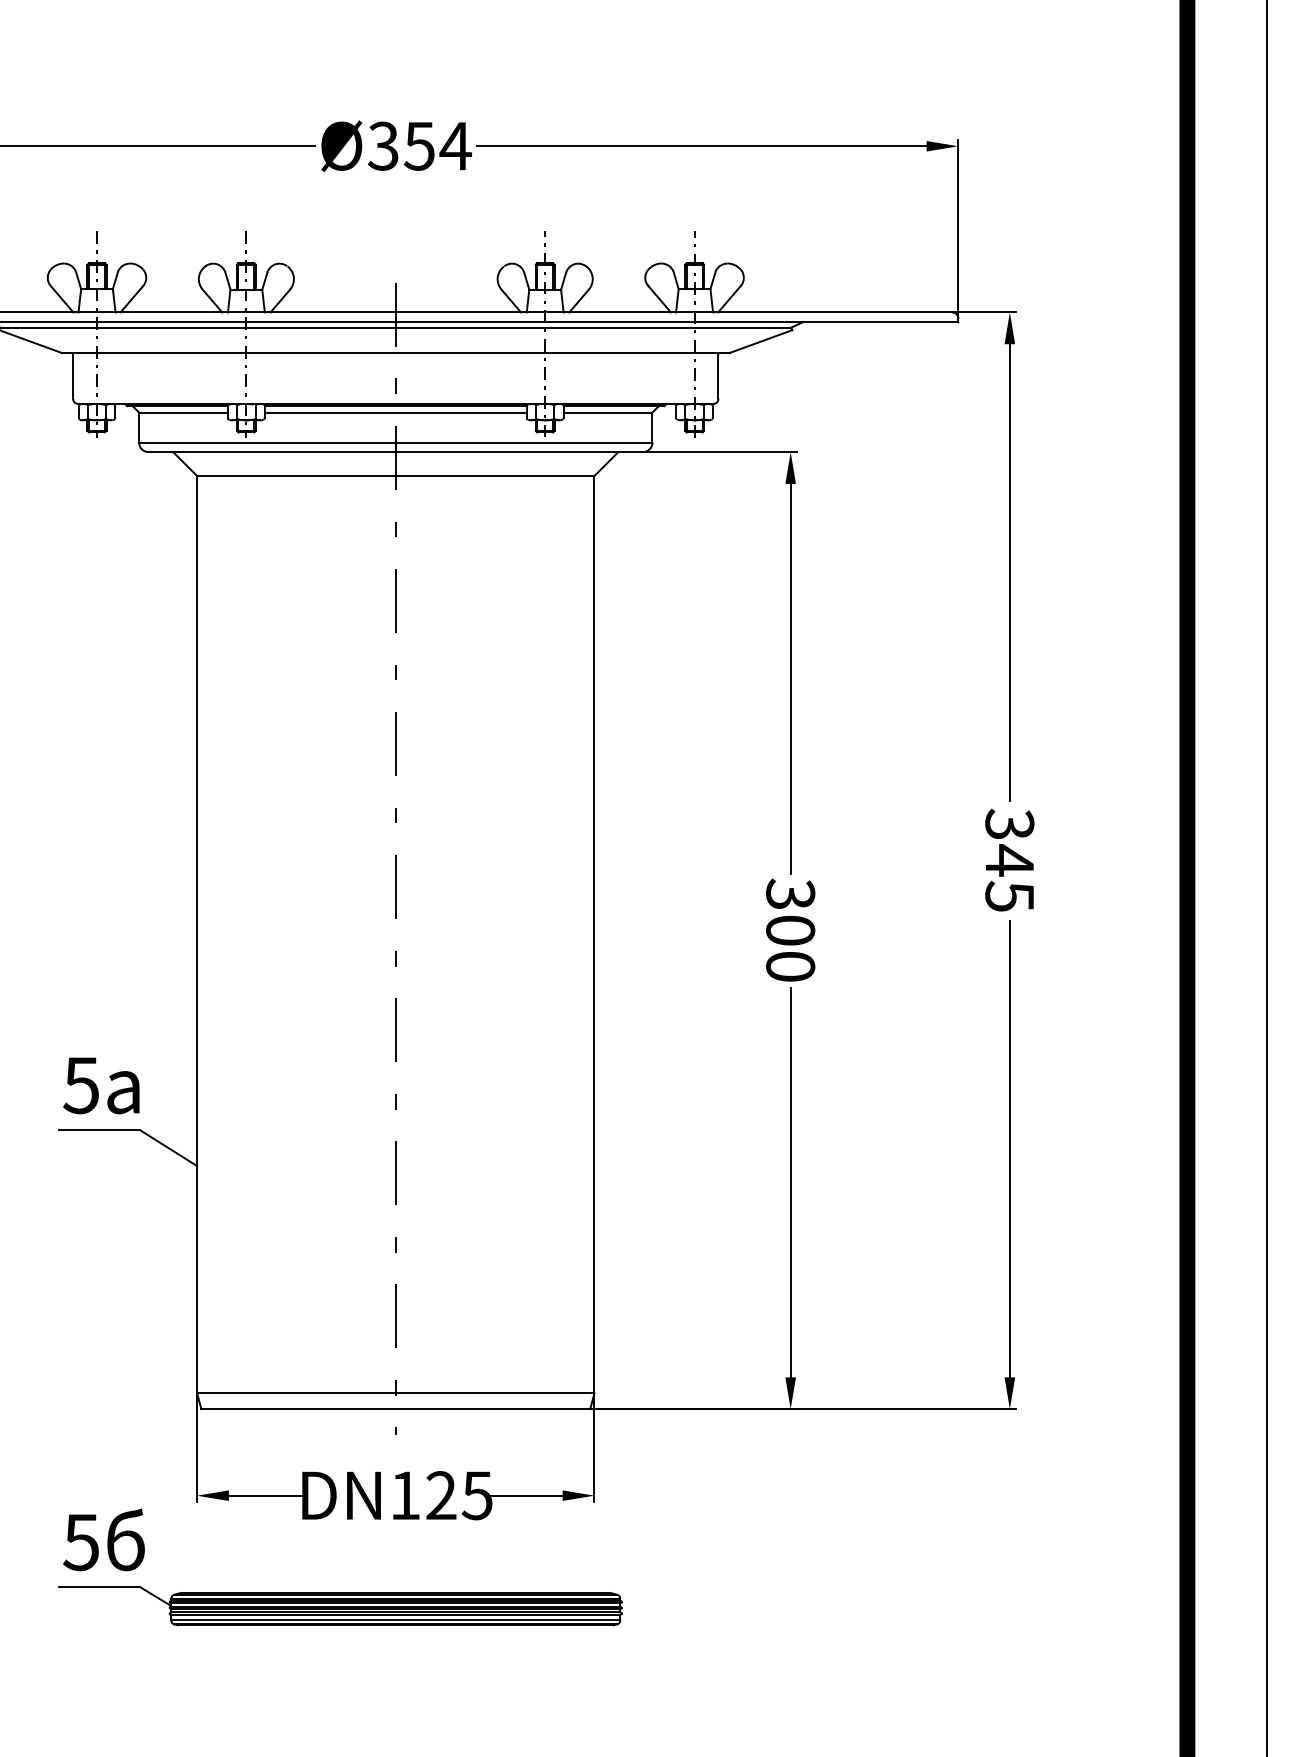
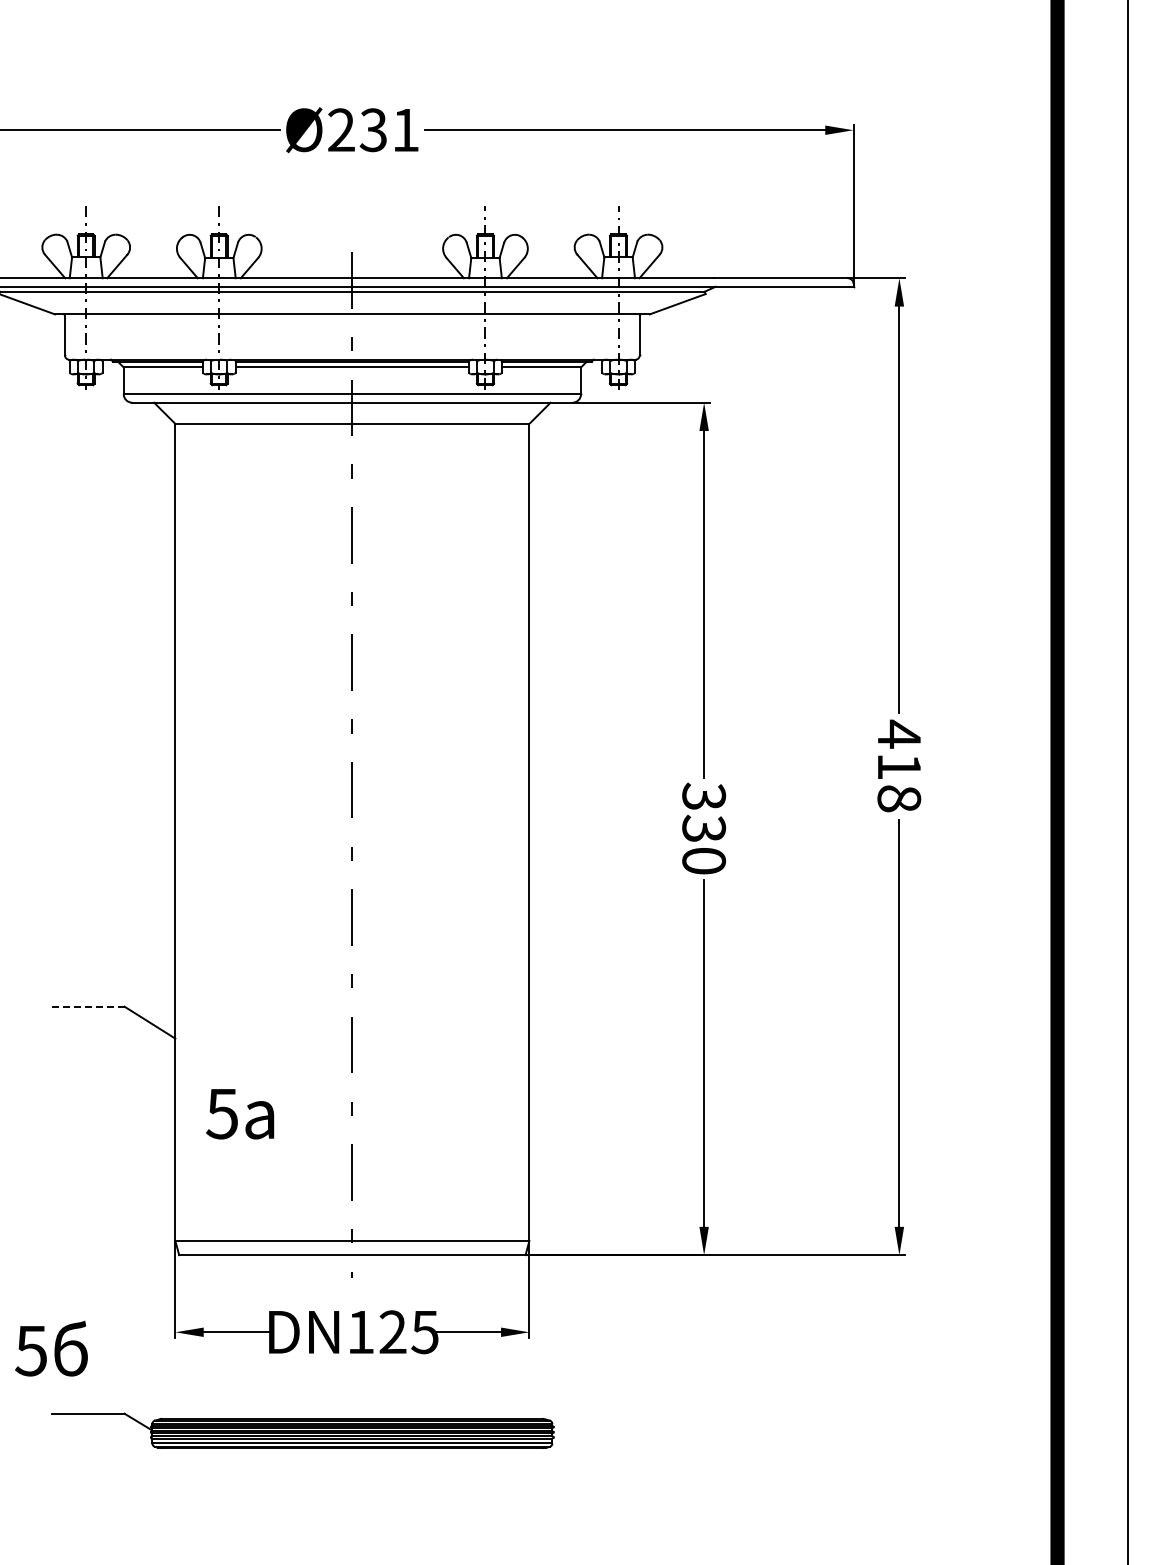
text: (419, 146) -> (373, 130), Ø354 -> Ø231
text: (1009, 859) -> (899, 765), 345 -> 418
text: (789, 930) -> (703, 828), 300 -> 330
text: (101, 1086) -> (240, 1114), moved
line: (98, 1129) -> (87, 1006), solid -> dashed
text: (104, 1539) -> (51, 1348), moved

